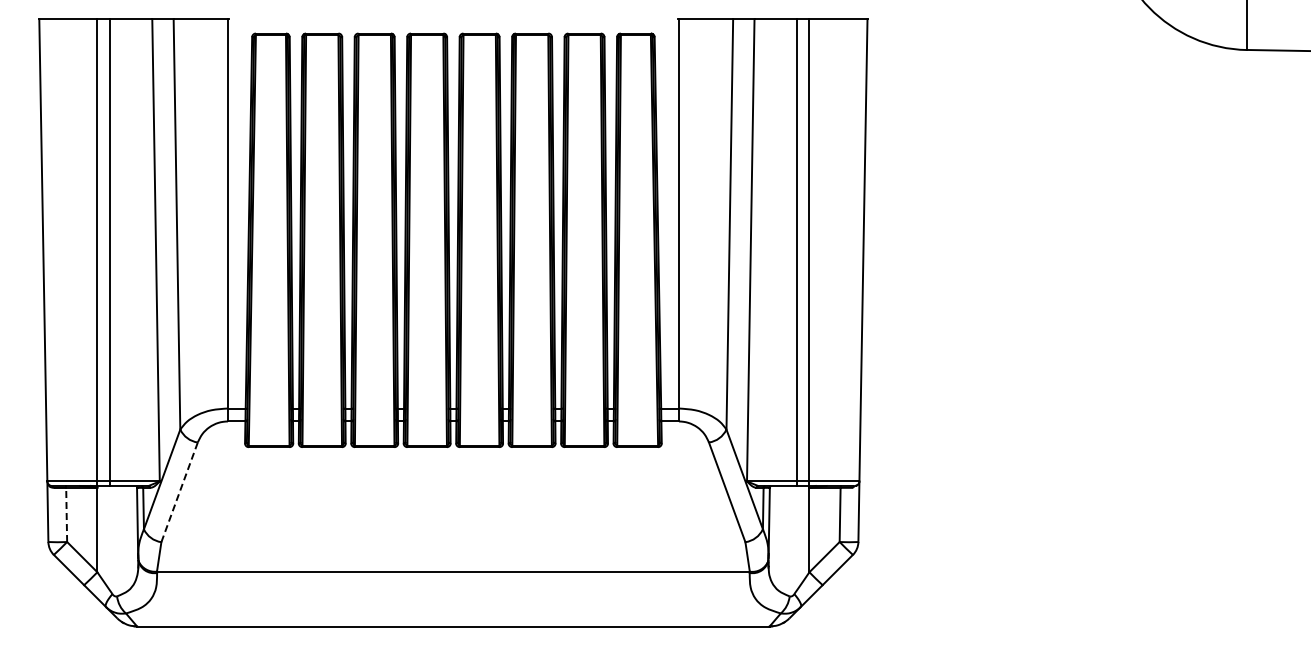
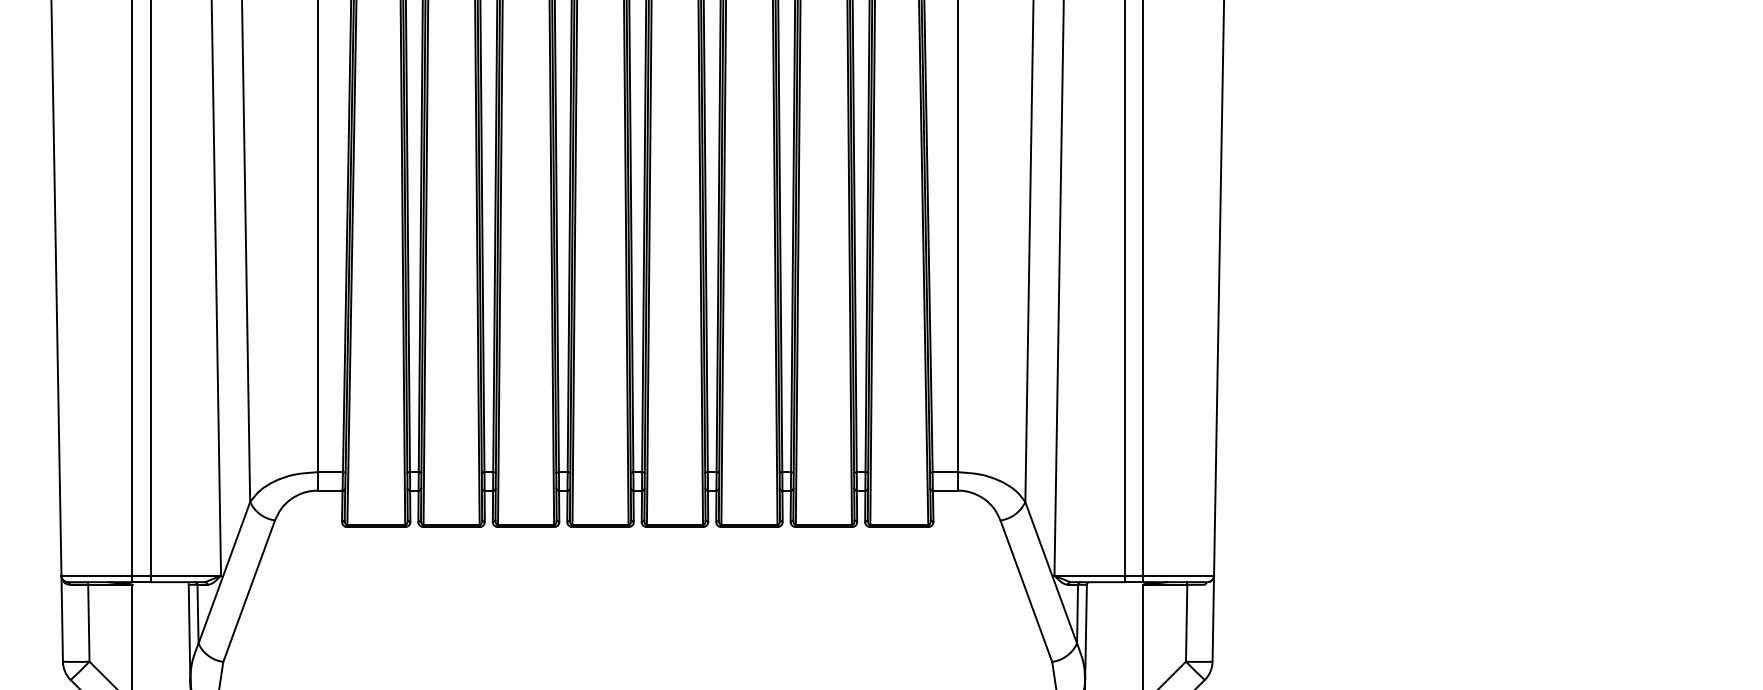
line: (179, 491) -> (249, 589), dashed -> solid
line: (66, 514) -> (88, 622), dashed -> solid

